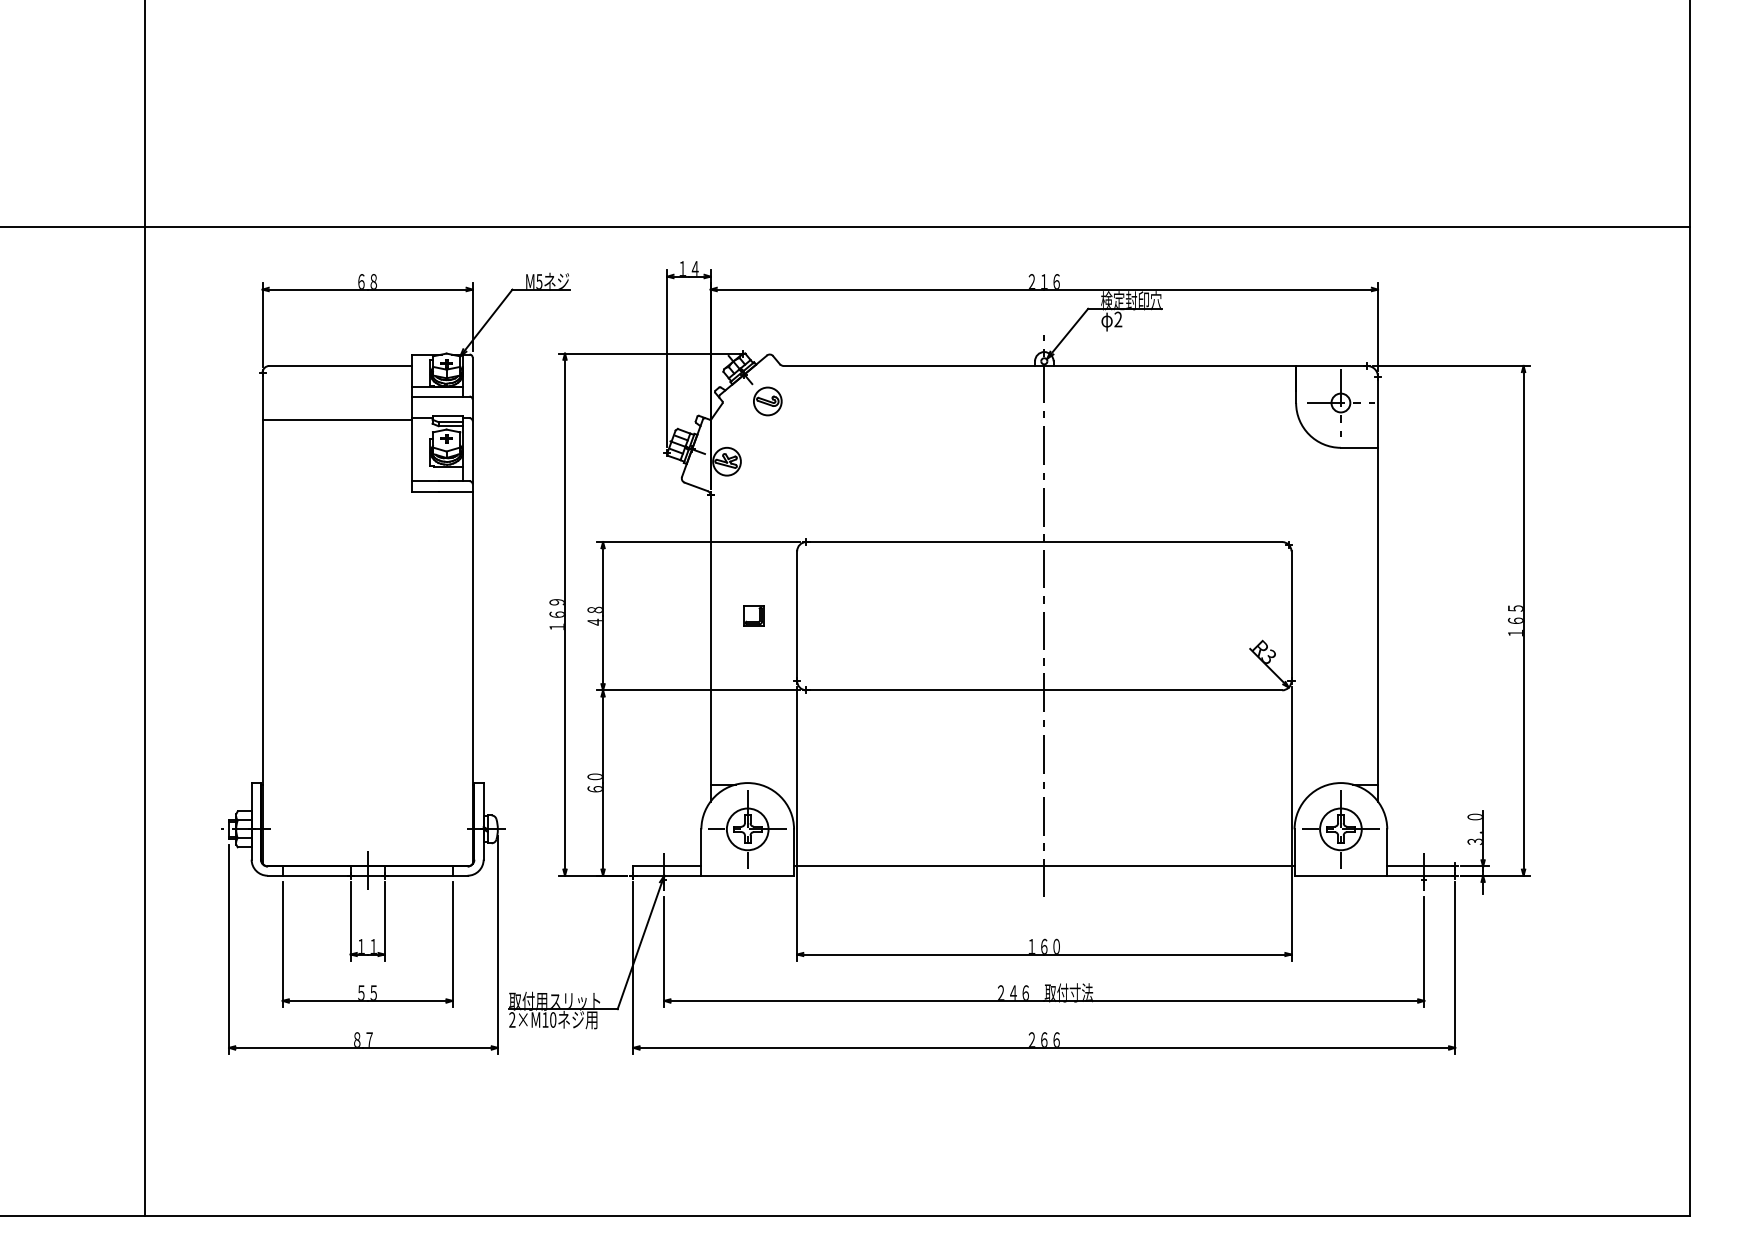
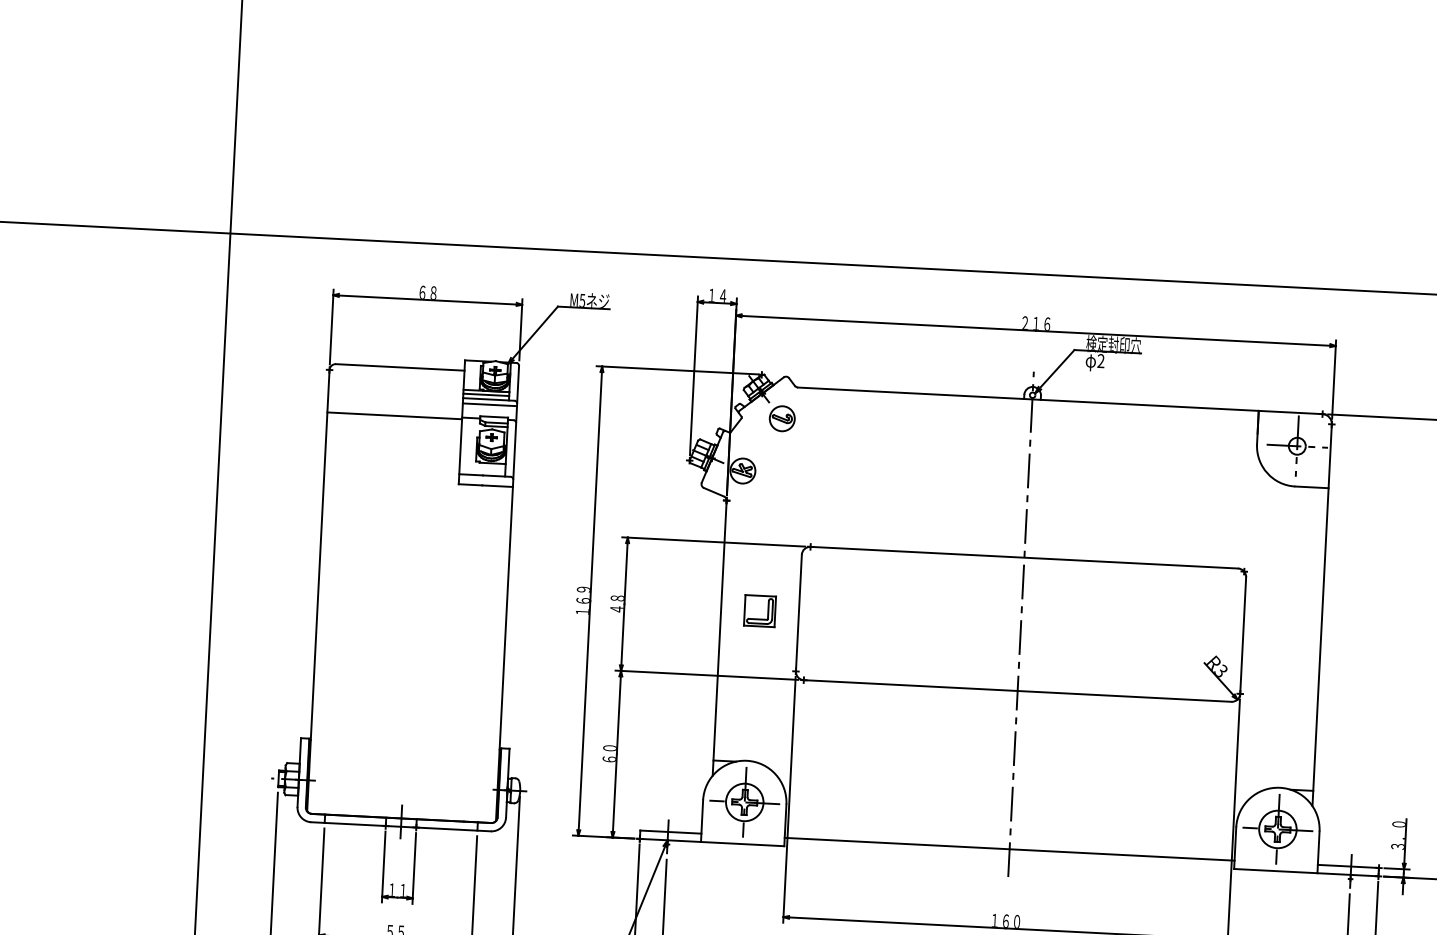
line: (437, 391) -> (485, 394), added
line: (442, 402) -> (489, 404), added
part: (753, 615) -> (759, 610), size x1.67

